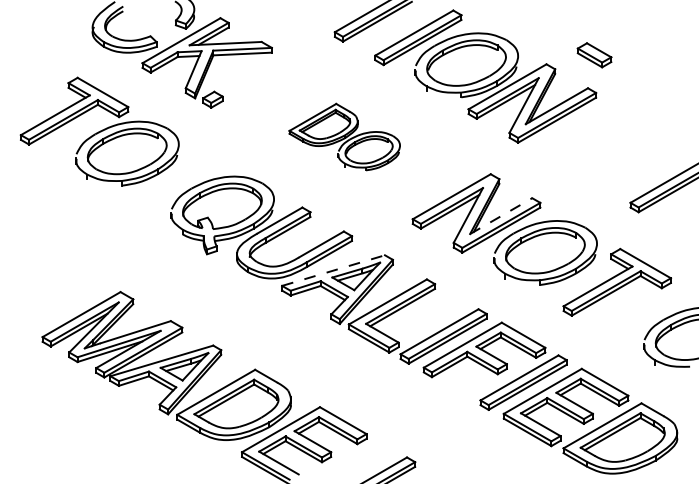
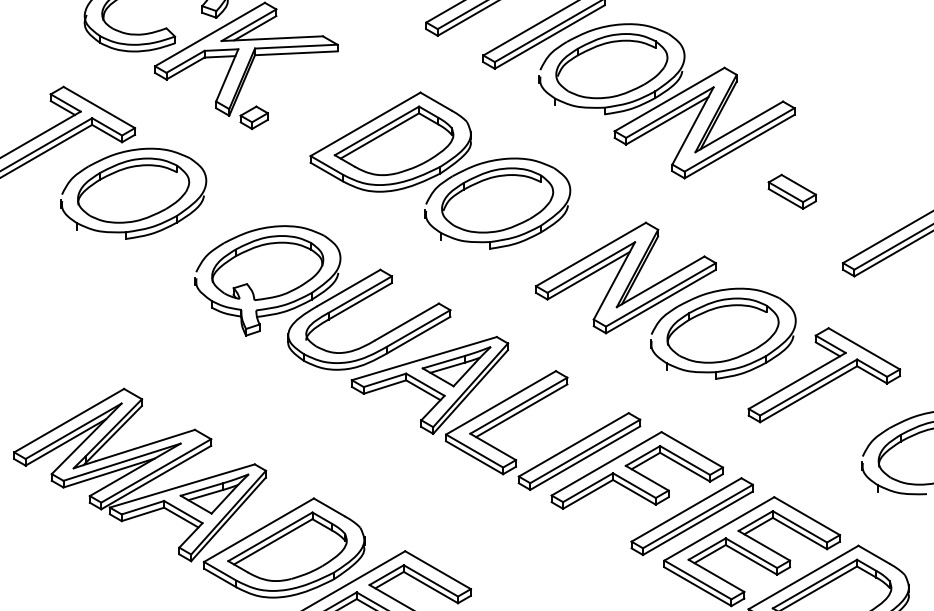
part: (594, 55) -> (792, 192), moved
part: (344, 136) -> (439, 169), size x1.67
line: (501, 216) -> (661, 282), dashed -> solid
line: (333, 270) -> (424, 358), dashed -> solid

